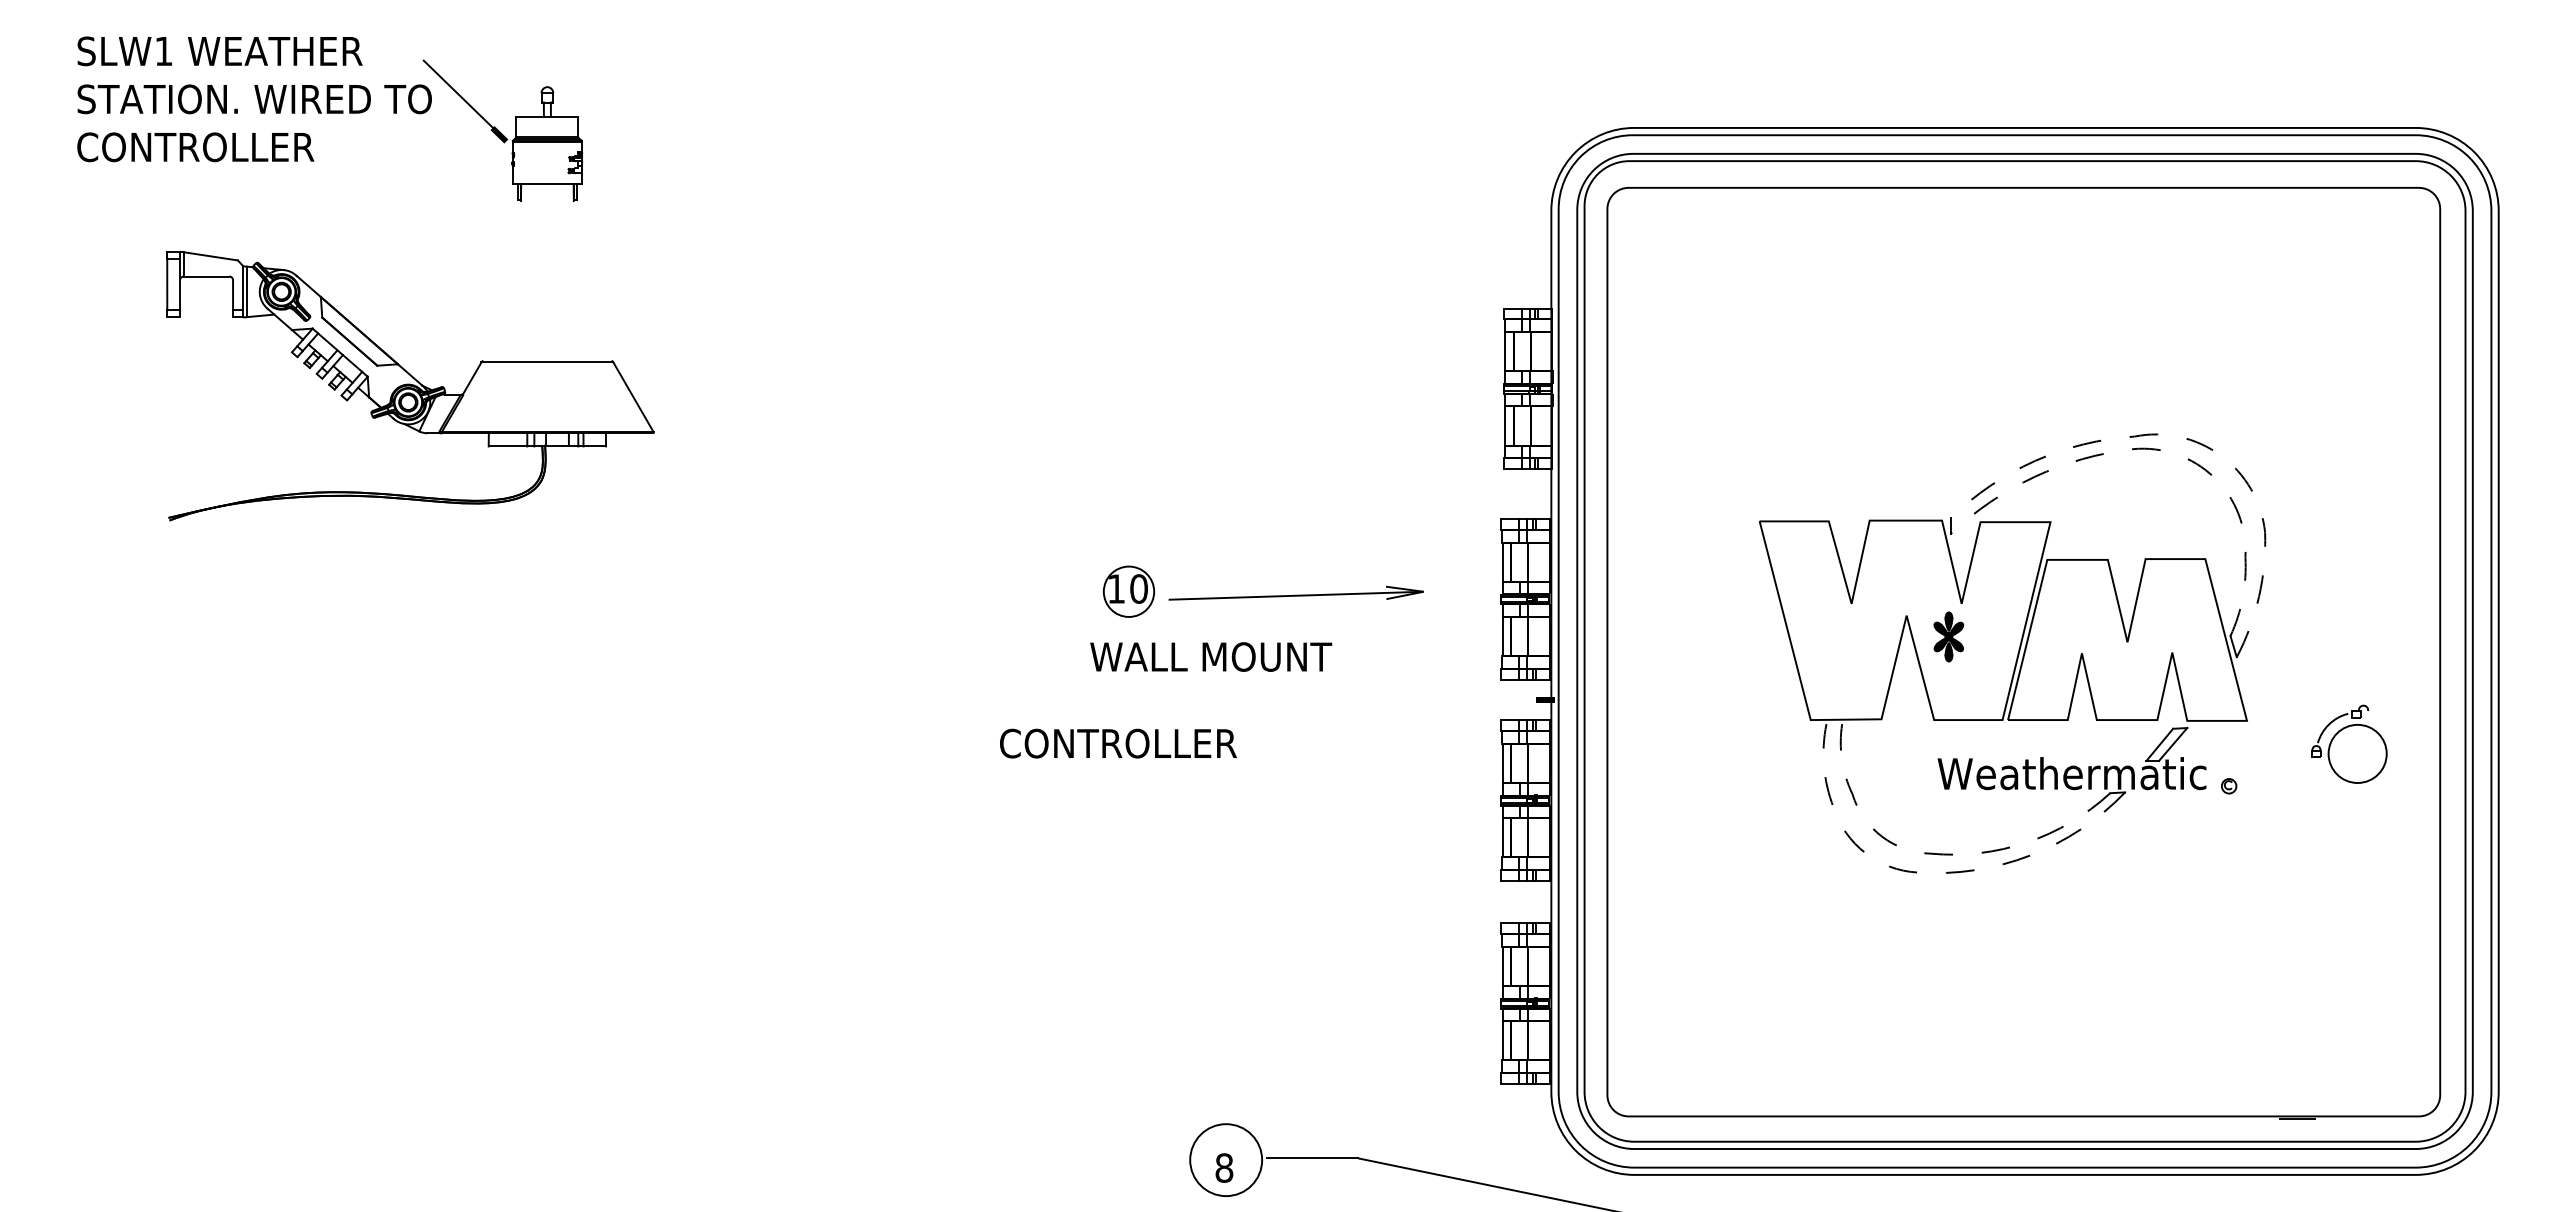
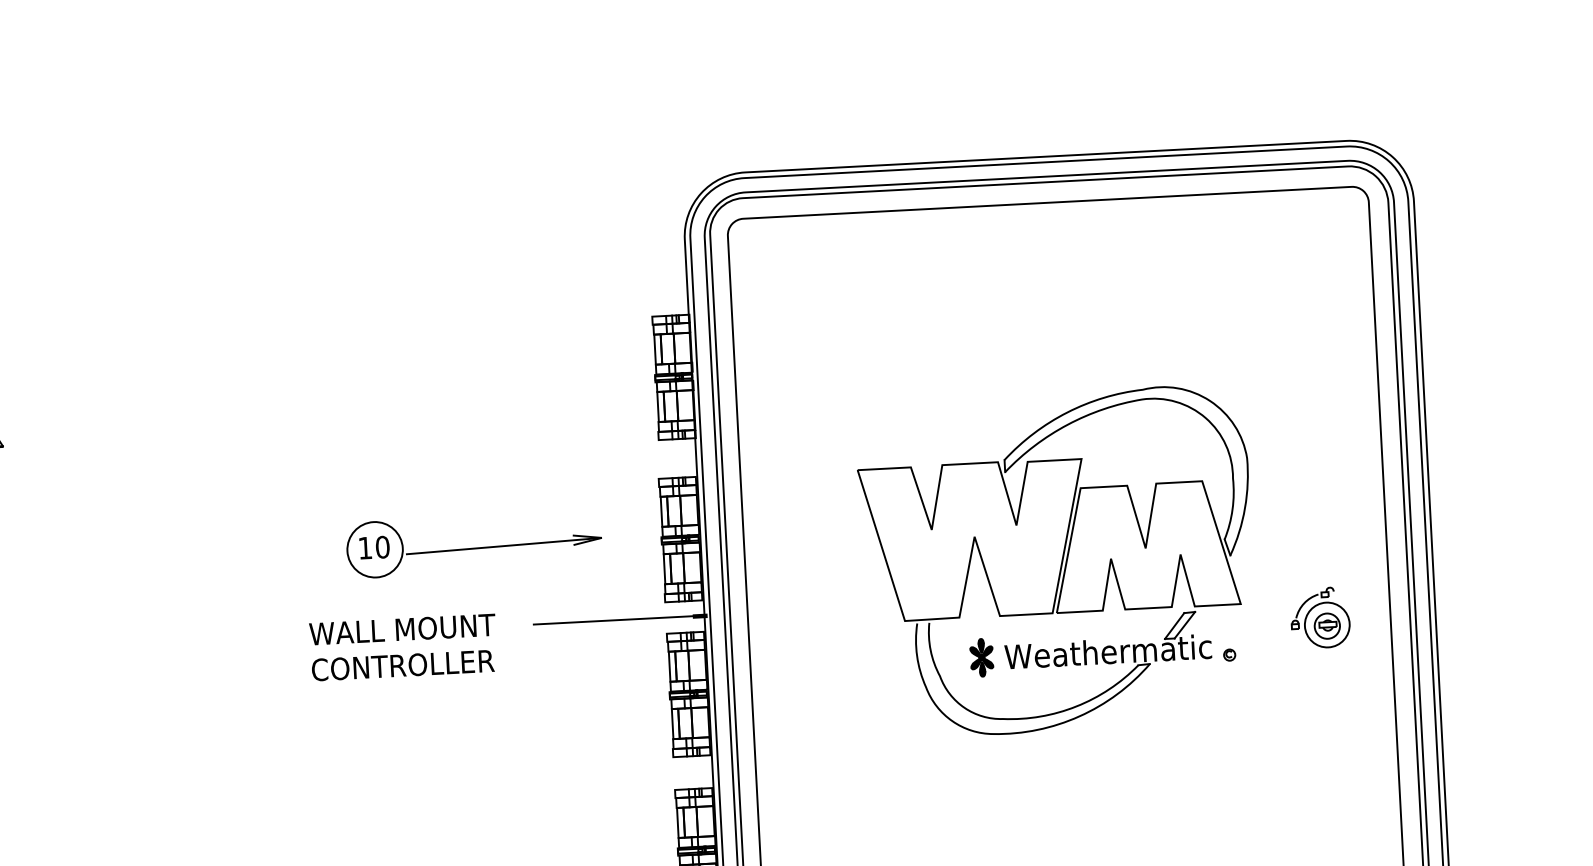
line: (2189, 439) -> (1185, 389), dashed -> solid
line: (2165, 451) -> (1167, 400), dashed -> solid
circle: (1128, 591) -> (374, 549), size x1.43
part: (1948, 636) -> (981, 657), moved
text: (1211, 656) -> (402, 629), moved
line: (1439, 699) -> (618, 620), added
text: (1118, 743) -> (403, 665), moved
part: (2357, 755) -> (1327, 626), added
line: (1936, 854) -> (1007, 719), dashed -> solid
line: (1926, 872) -> (1000, 733), dashed -> solid

